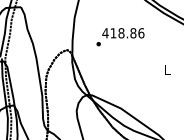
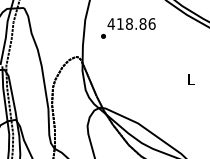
text: (120, 37) -> (128, 28), moved

